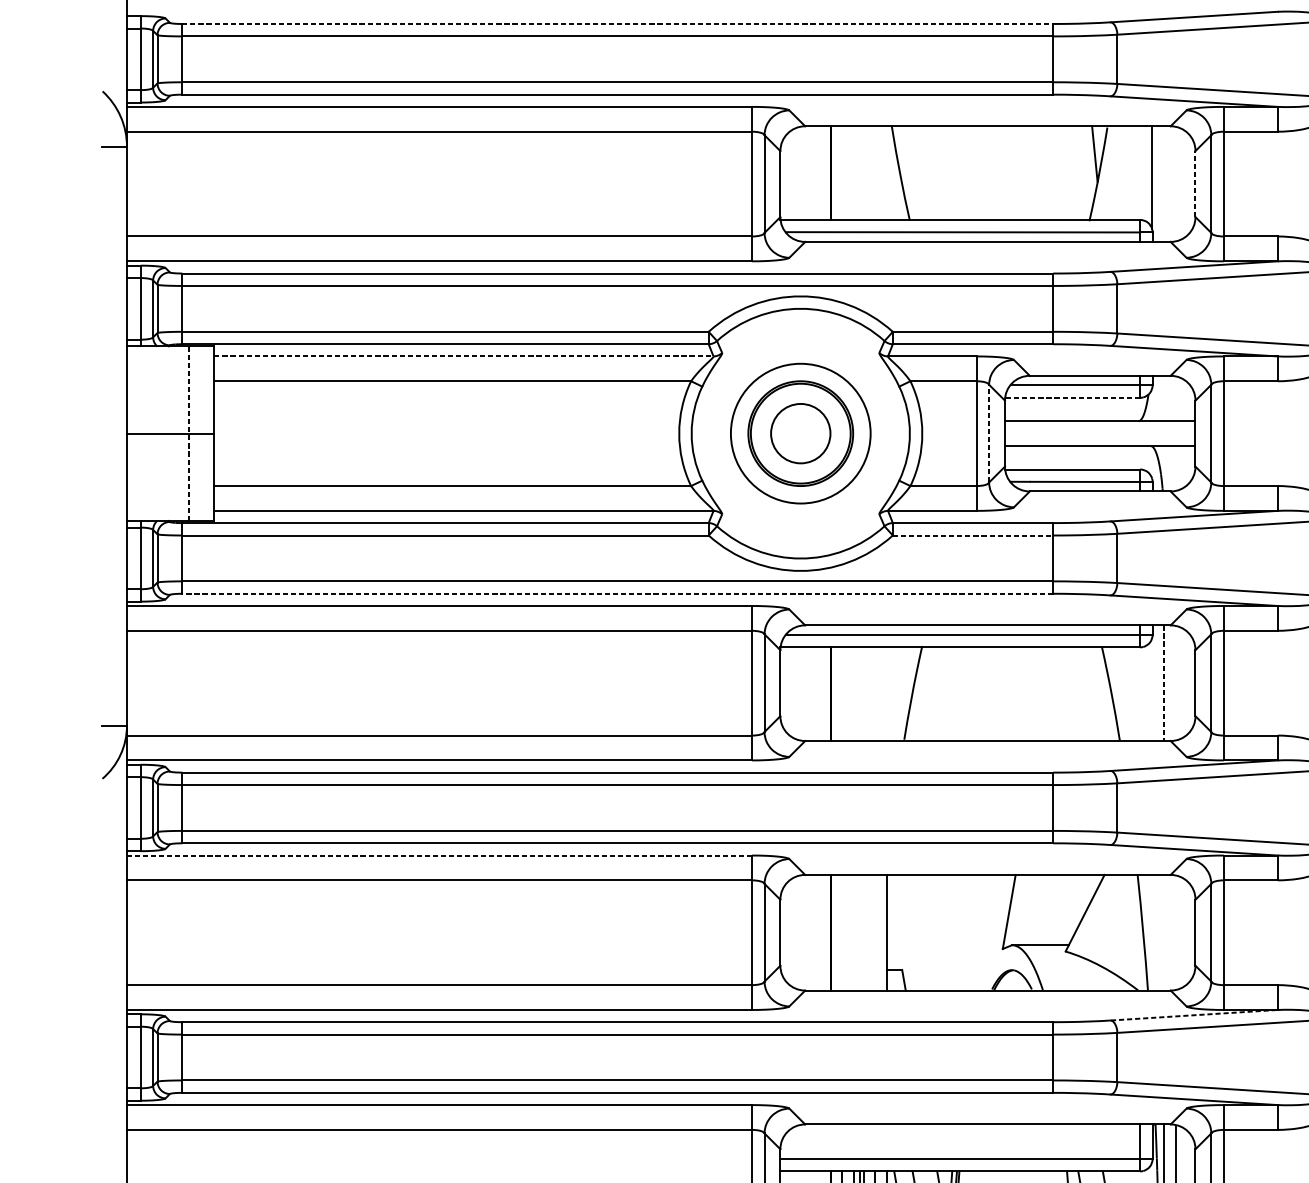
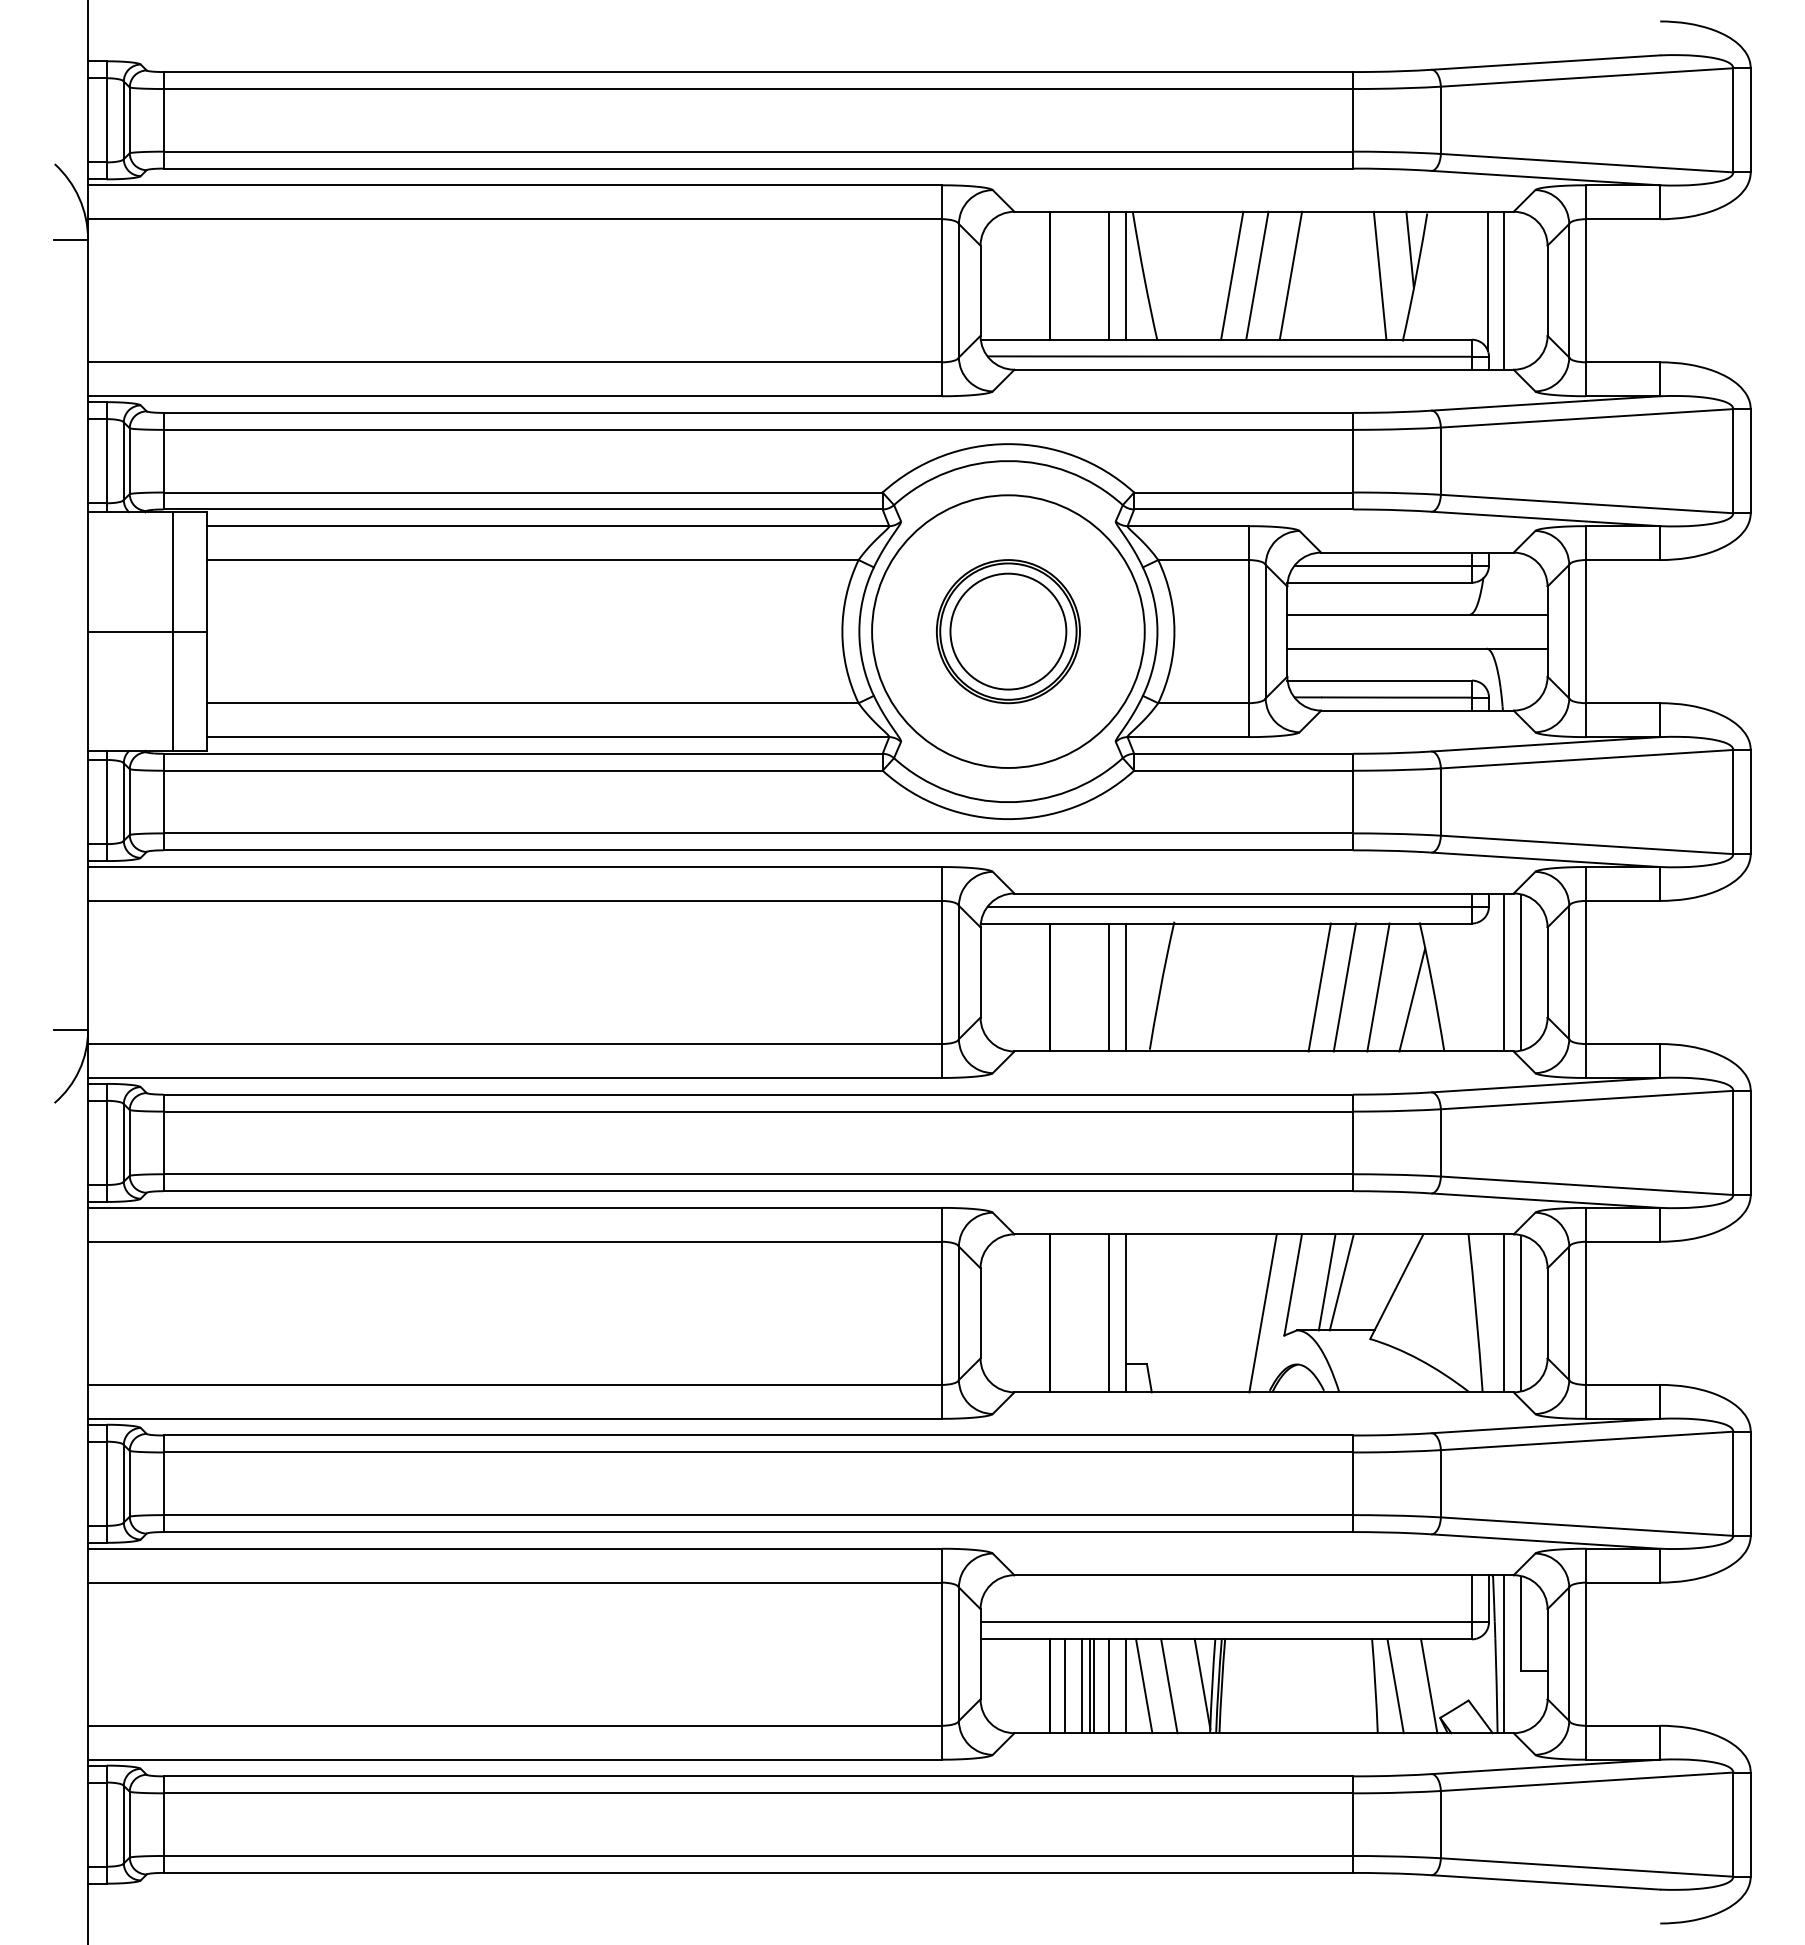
line: (617, 24) -> (758, 72), dashed -> solid
line: (874, 172) -> (1109, 275), added
line: (887, 172) -> (1126, 275), added
line: (964, 172) -> (1232, 275), added
line: (983, 172) -> (1257, 275), added
line: (1007, 172) -> (1290, 275), added
line: (1072, 172) -> (1379, 275), added
line: (1163, 183) -> (1504, 290), added
line: (1195, 183) -> (1547, 290), dashed -> solid
line: (464, 356) -> (548, 526), dashed -> solid
line: (1072, 397) -> (1379, 582), dashed -> solid
line: (189, 433) -> (173, 631), dashed -> solid
circle: (800, 433) -> (1008, 631), size x1.43
circle: (800, 433) -> (1008, 631), size x1.43
line: (988, 433) -> (1265, 631), dashed -> solid
line: (972, 535) -> (1243, 770), dashed -> solid
line: (617, 593) -> (758, 850), dashed -> solid
line: (1176, 682) -> (1521, 971), added
line: (1163, 683) -> (1504, 972), dashed -> solid
line: (874, 694) -> (1109, 987), added
line: (887, 694) -> (1126, 987), added
line: (1028, 694) -> (1319, 987), added
line: (1046, 694) -> (1344, 987), added
line: (1071, 694) -> (1378, 987), added
line: (1096, 702) -> (1412, 999), added
line: (439, 855) -> (515, 1207), dashed -> solid
line: (1033, 910) -> (1326, 1282), added
line: (1044, 910) -> (1341, 1282), added
line: (874, 932) -> (1109, 1313), added
line: (986, 932) -> (1262, 1313), added
line: (1163, 932) -> (1504, 1313), added
line: (1176, 932) -> (1521, 1312), added
line: (1194, 1014) -> (1546, 1425), dashed -> solid

